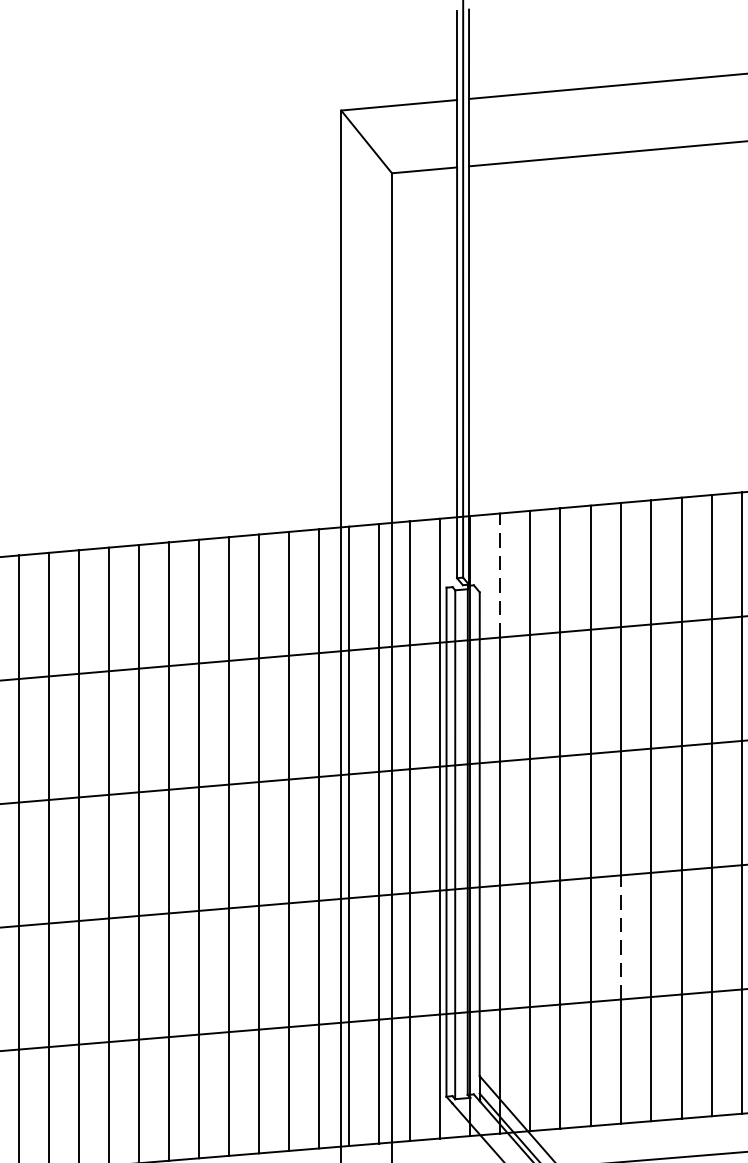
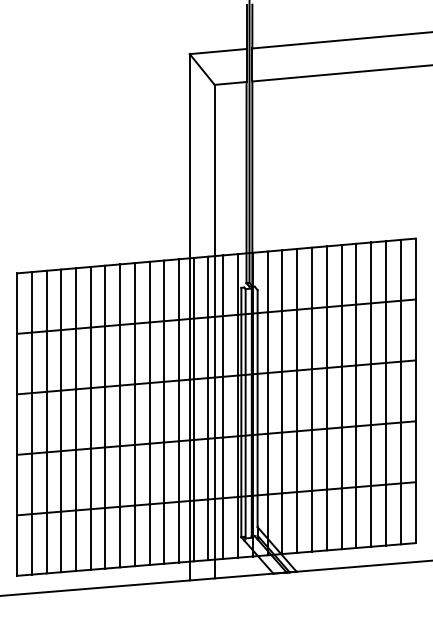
line: (499, 574) -> (267, 281), dashed -> solid
line: (620, 936) -> (326, 458), dashed -> solid

